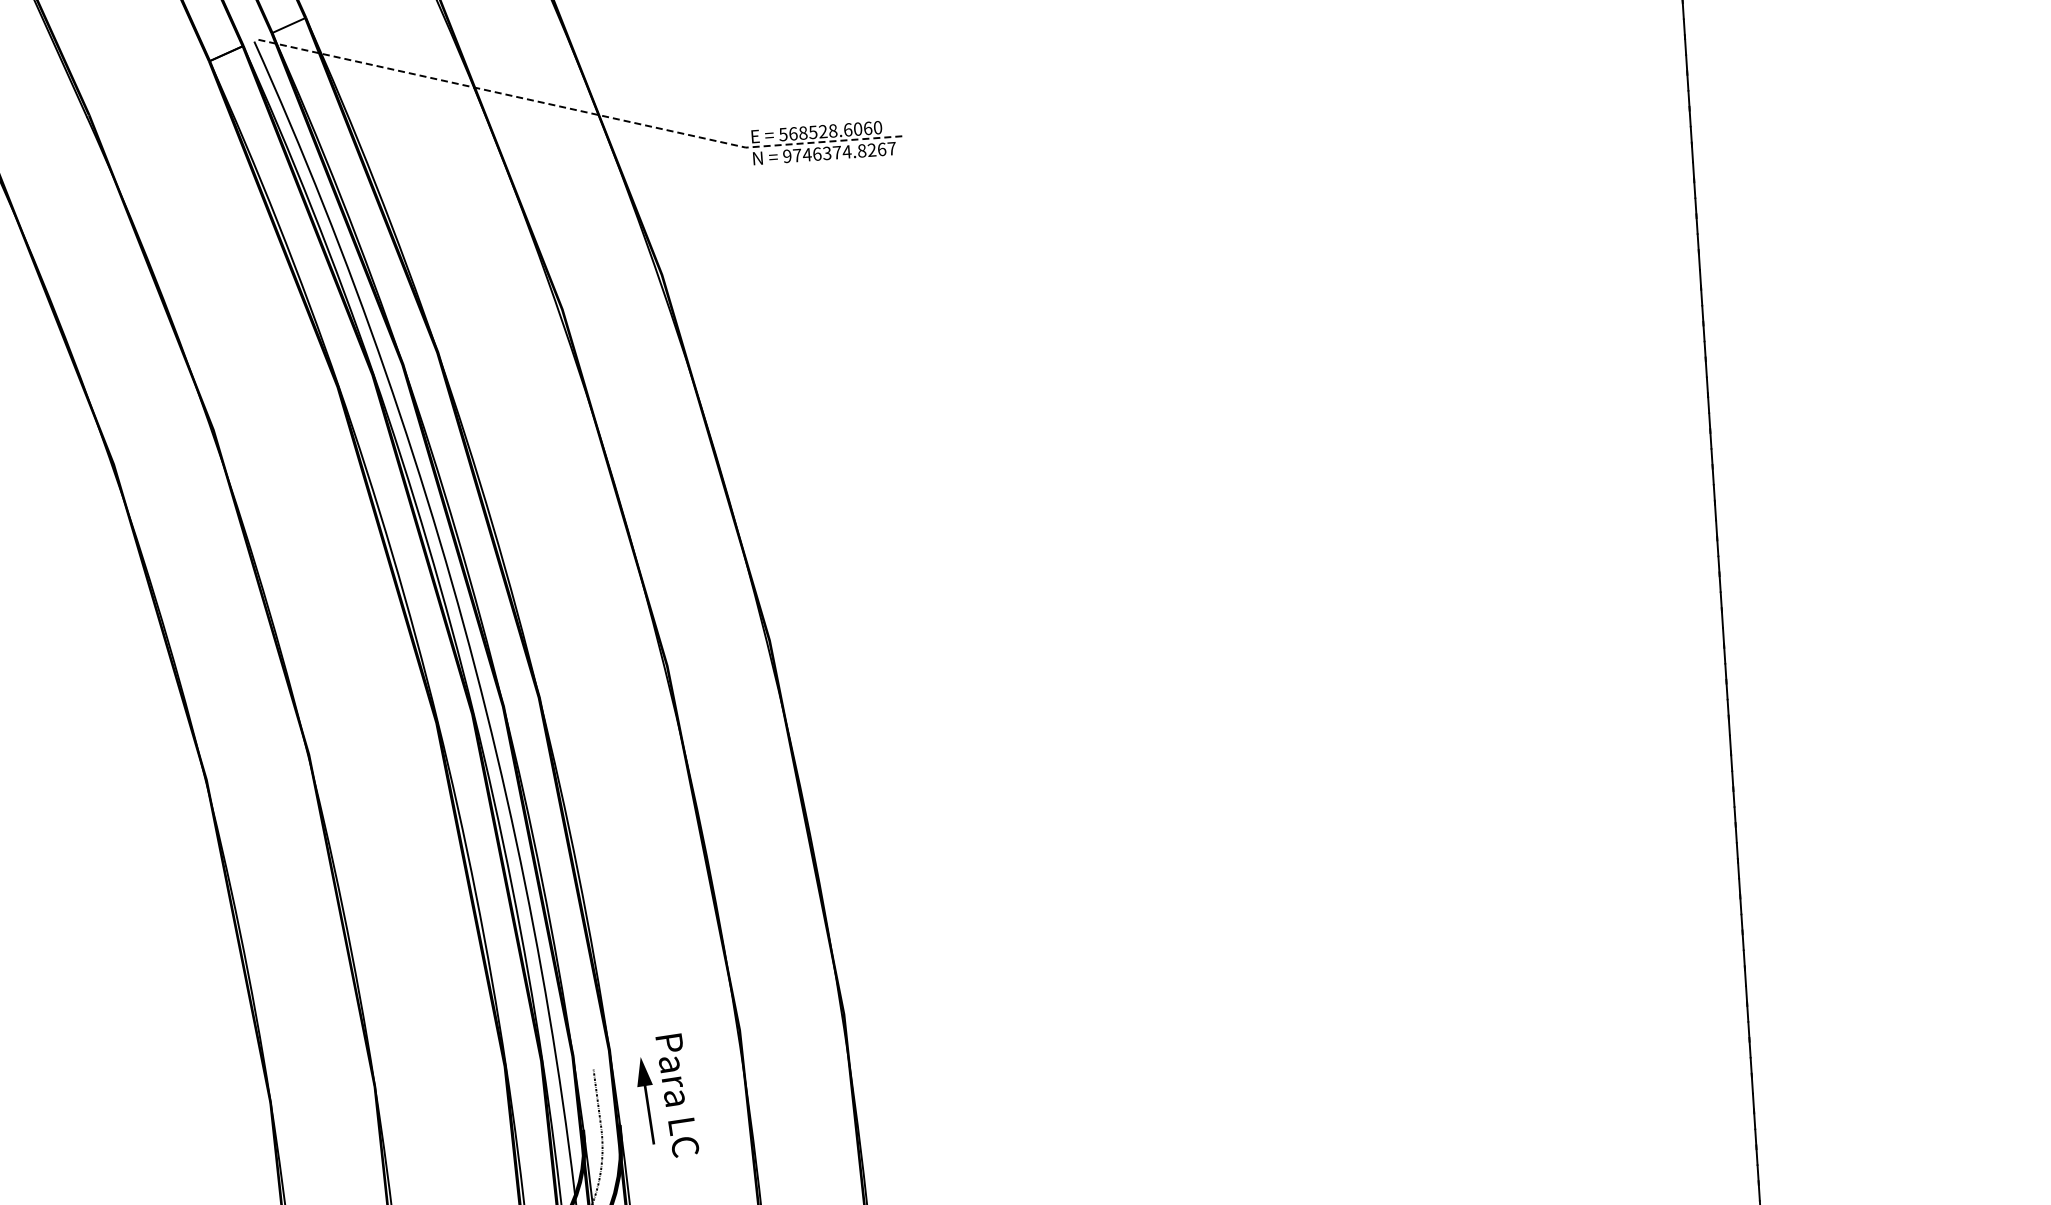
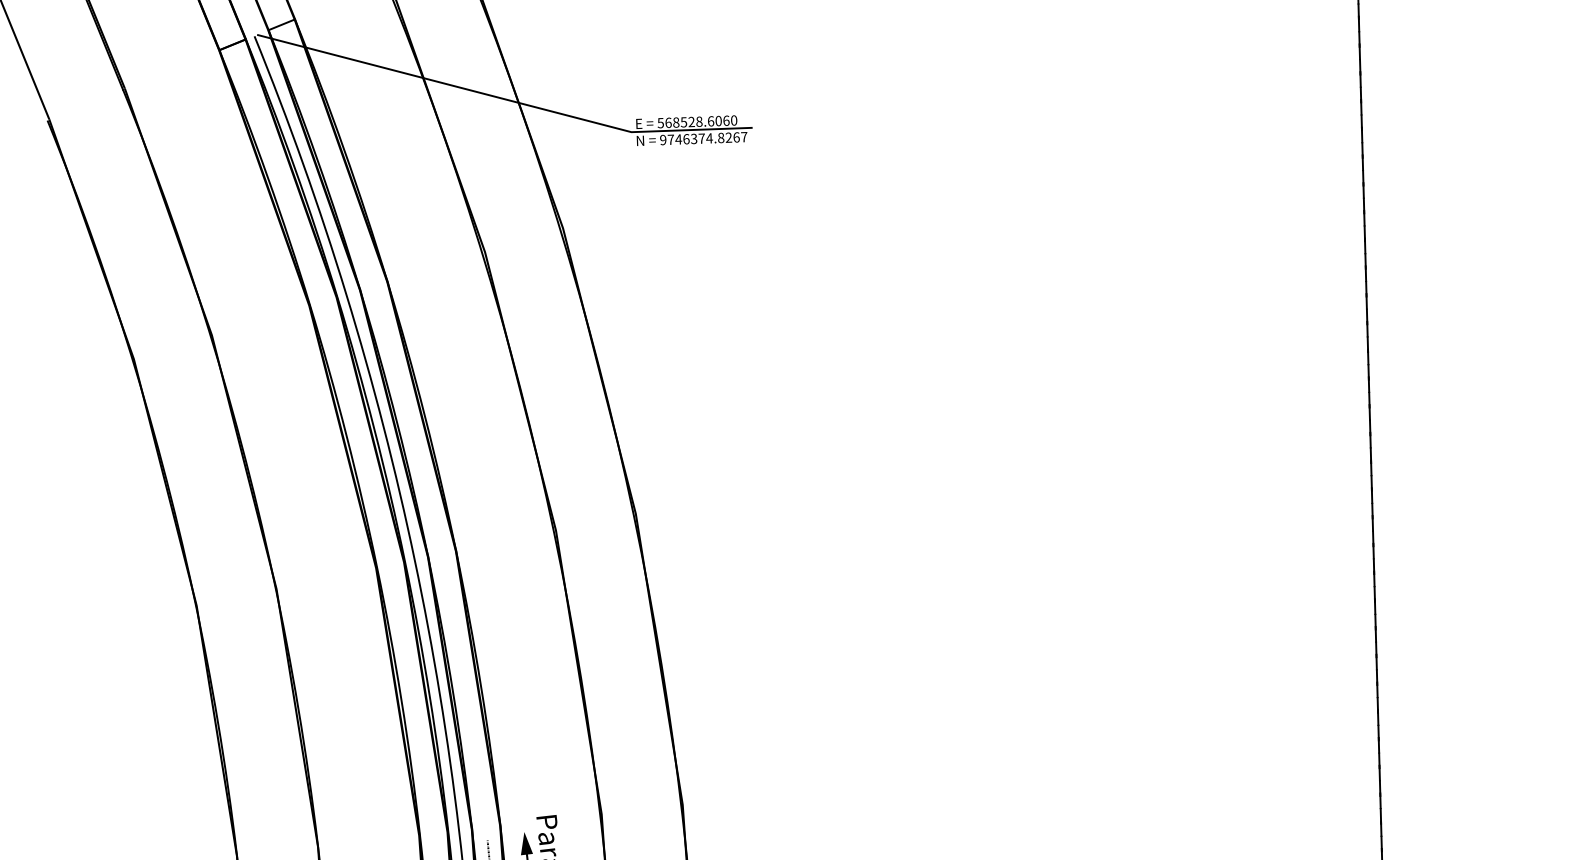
line: (578, 110) -> (503, 98), dashed -> solid

